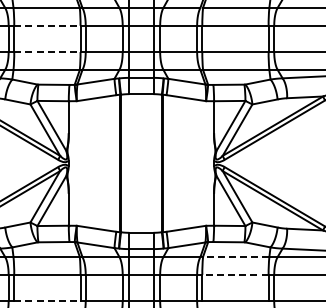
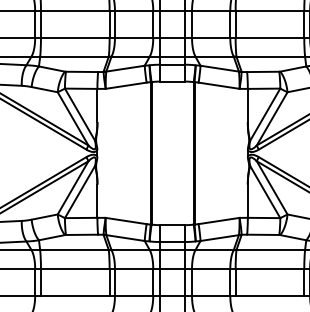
line: (47, 25) -> (75, 10), dashed -> solid
line: (47, 52) -> (75, 38), dashed -> solid
line: (235, 256) -> (270, 249), dashed -> solid
line: (234, 274) -> (268, 268), dashed -> solid
line: (47, 301) -> (75, 296), dashed -> solid

